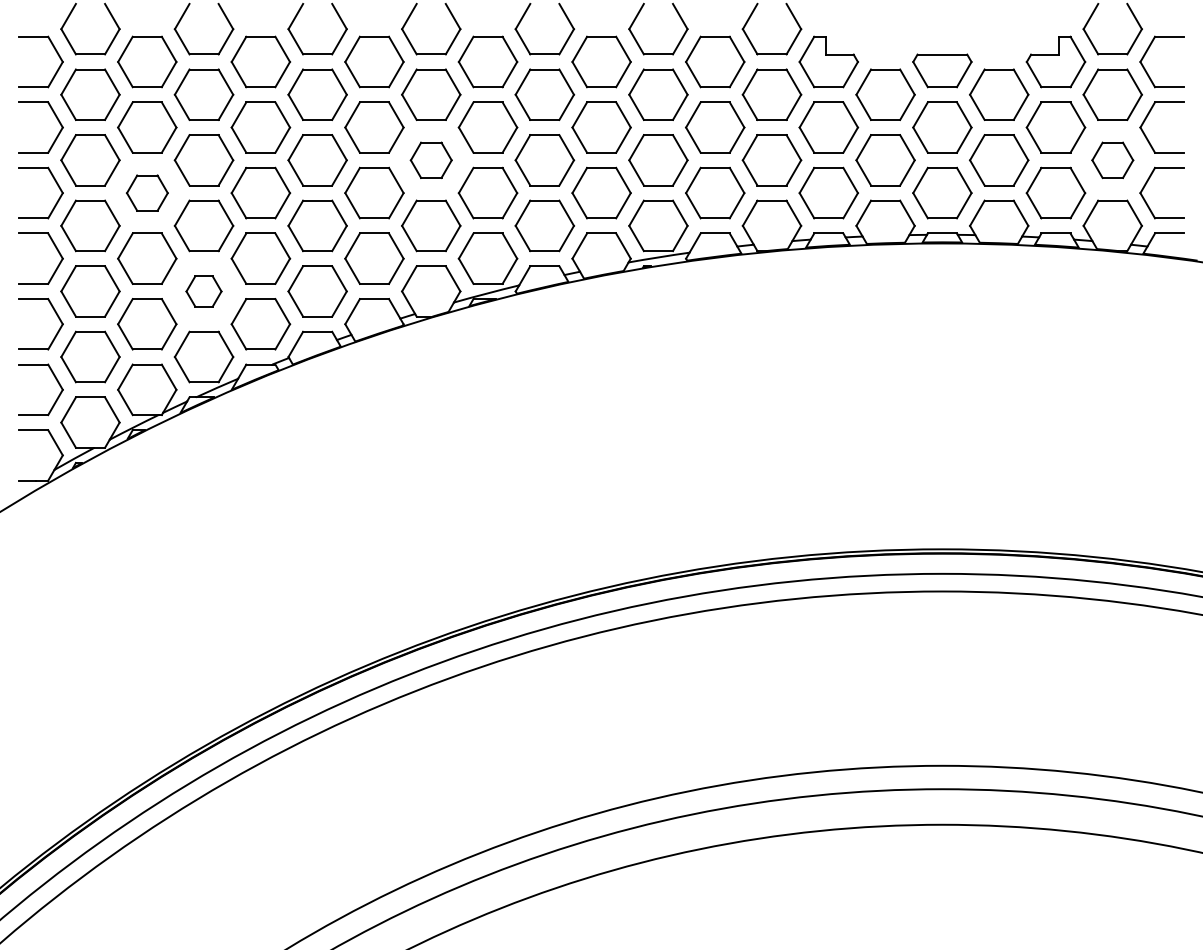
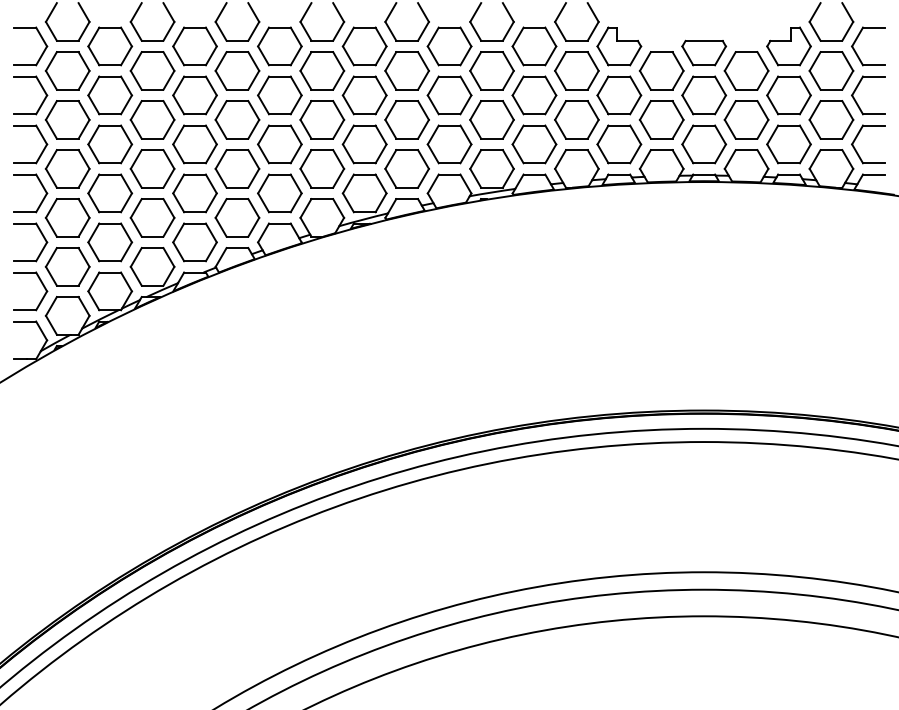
part: (431, 159) -> (322, 119), size x1.43
part: (1112, 159) -> (831, 119), size x1.43
part: (147, 193) -> (110, 144), size x1.43
part: (203, 290) -> (152, 217), size x1.67

